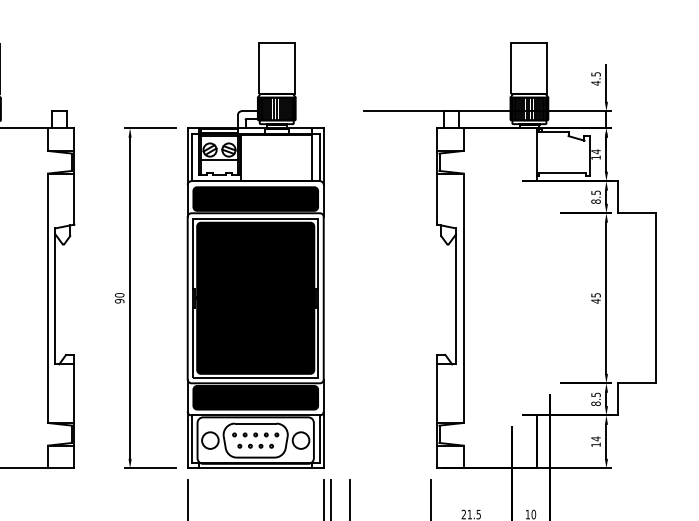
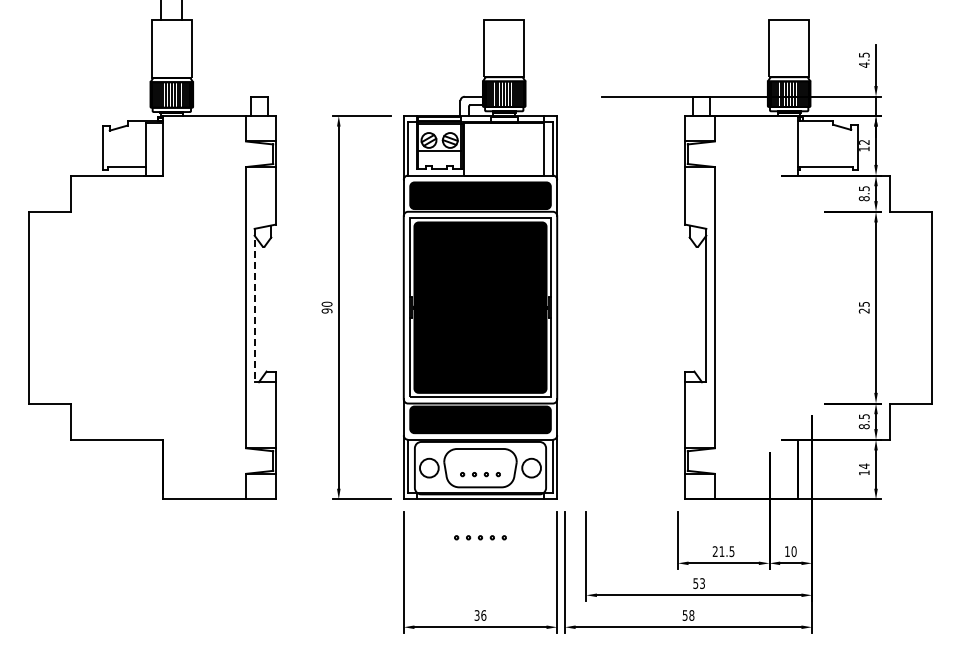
text: (596, 151) -> (864, 142), 14 -> 12
line: (55, 296) -> (254, 305), solid -> dashed
text: (595, 300) -> (863, 310), 45 -> 25
part: (255, 434) -> (480, 537), moved

